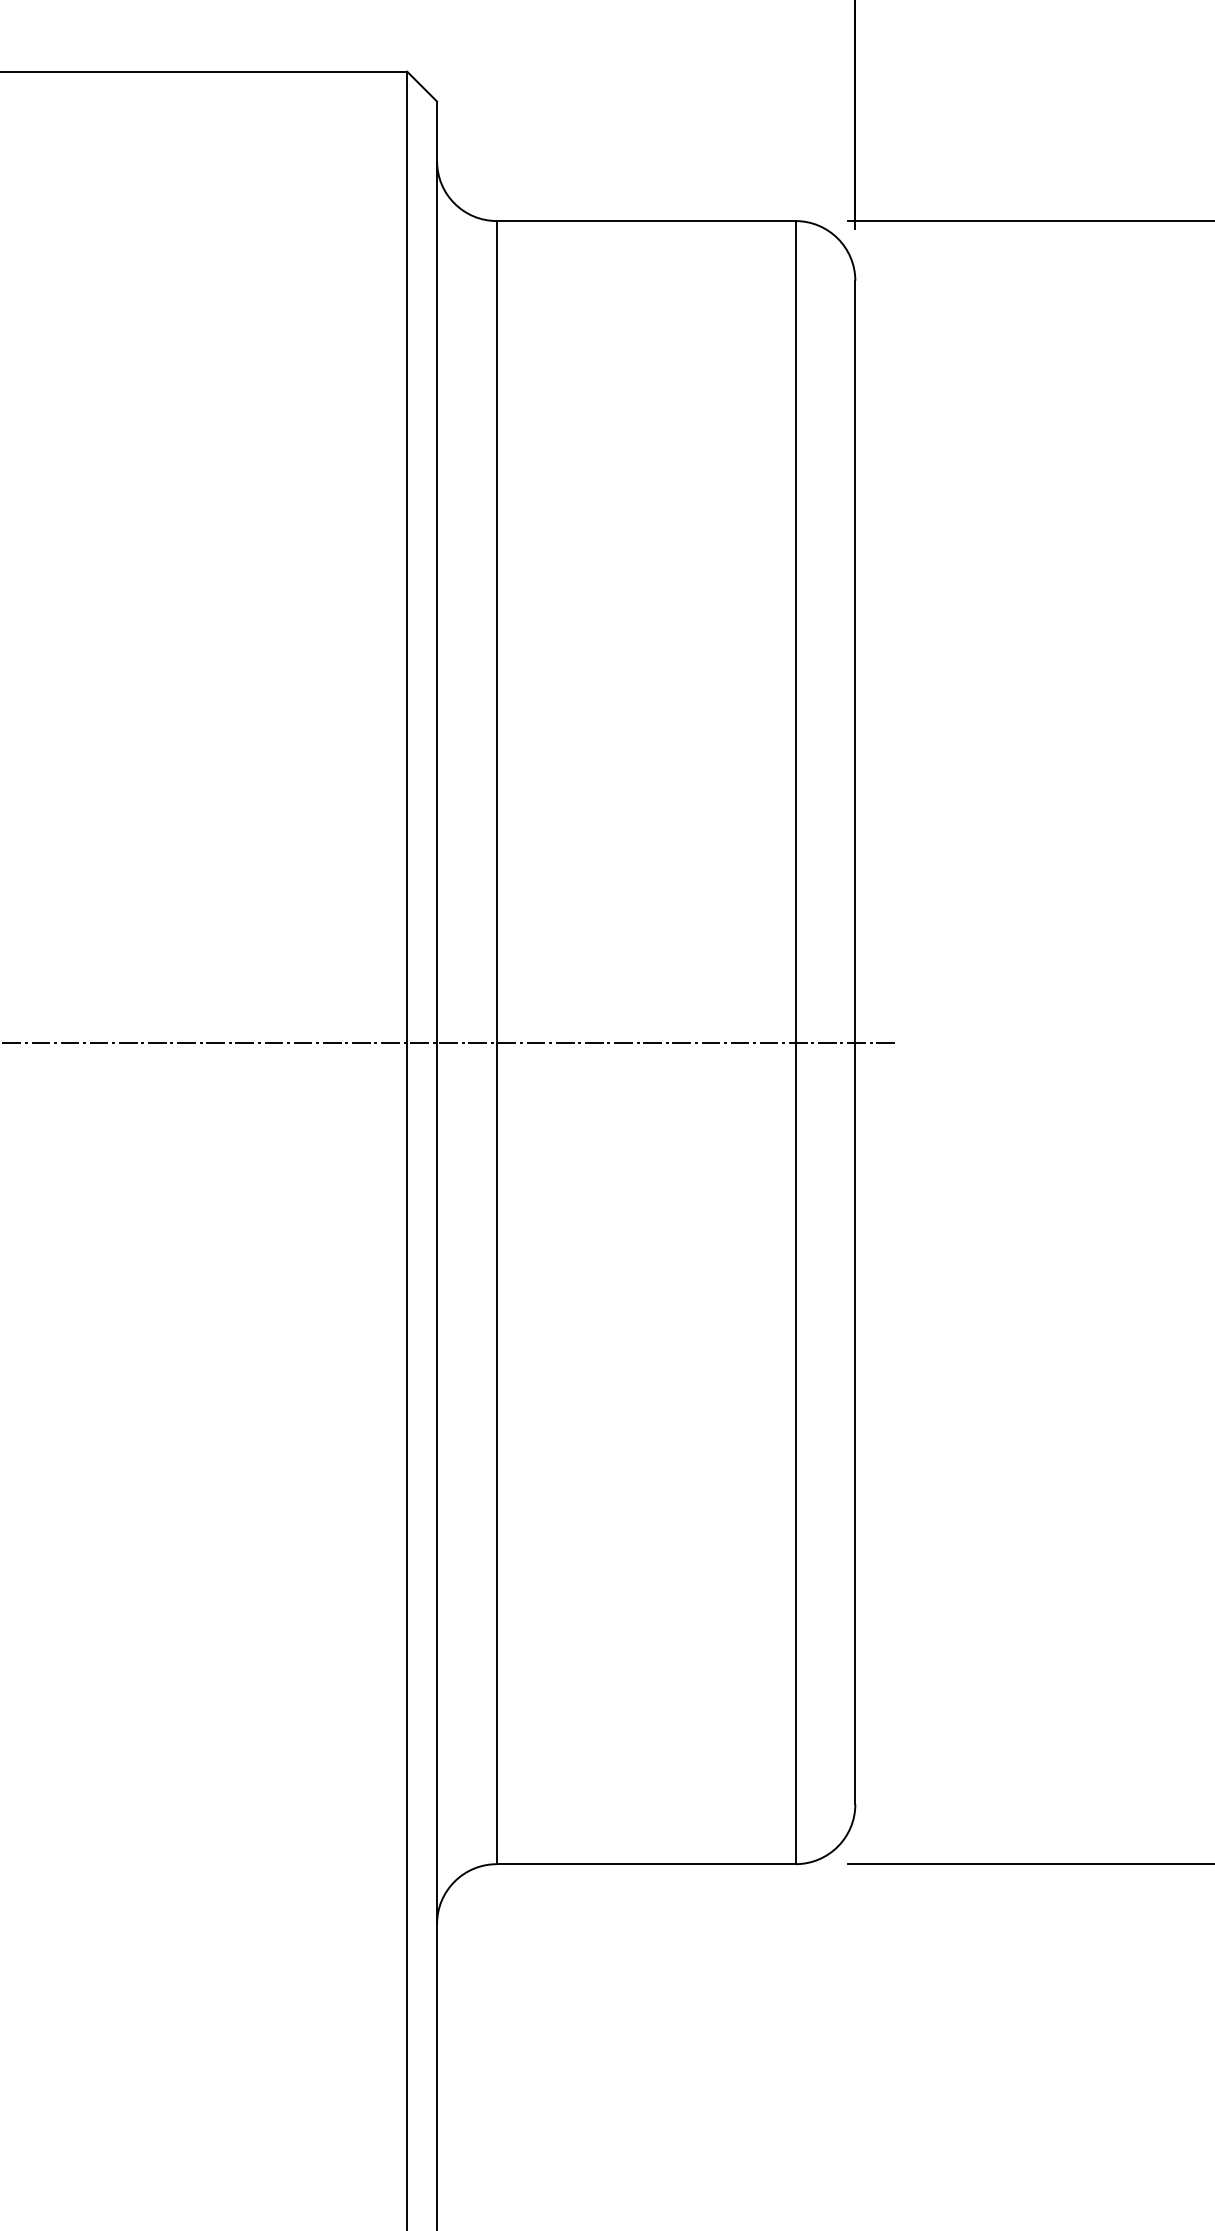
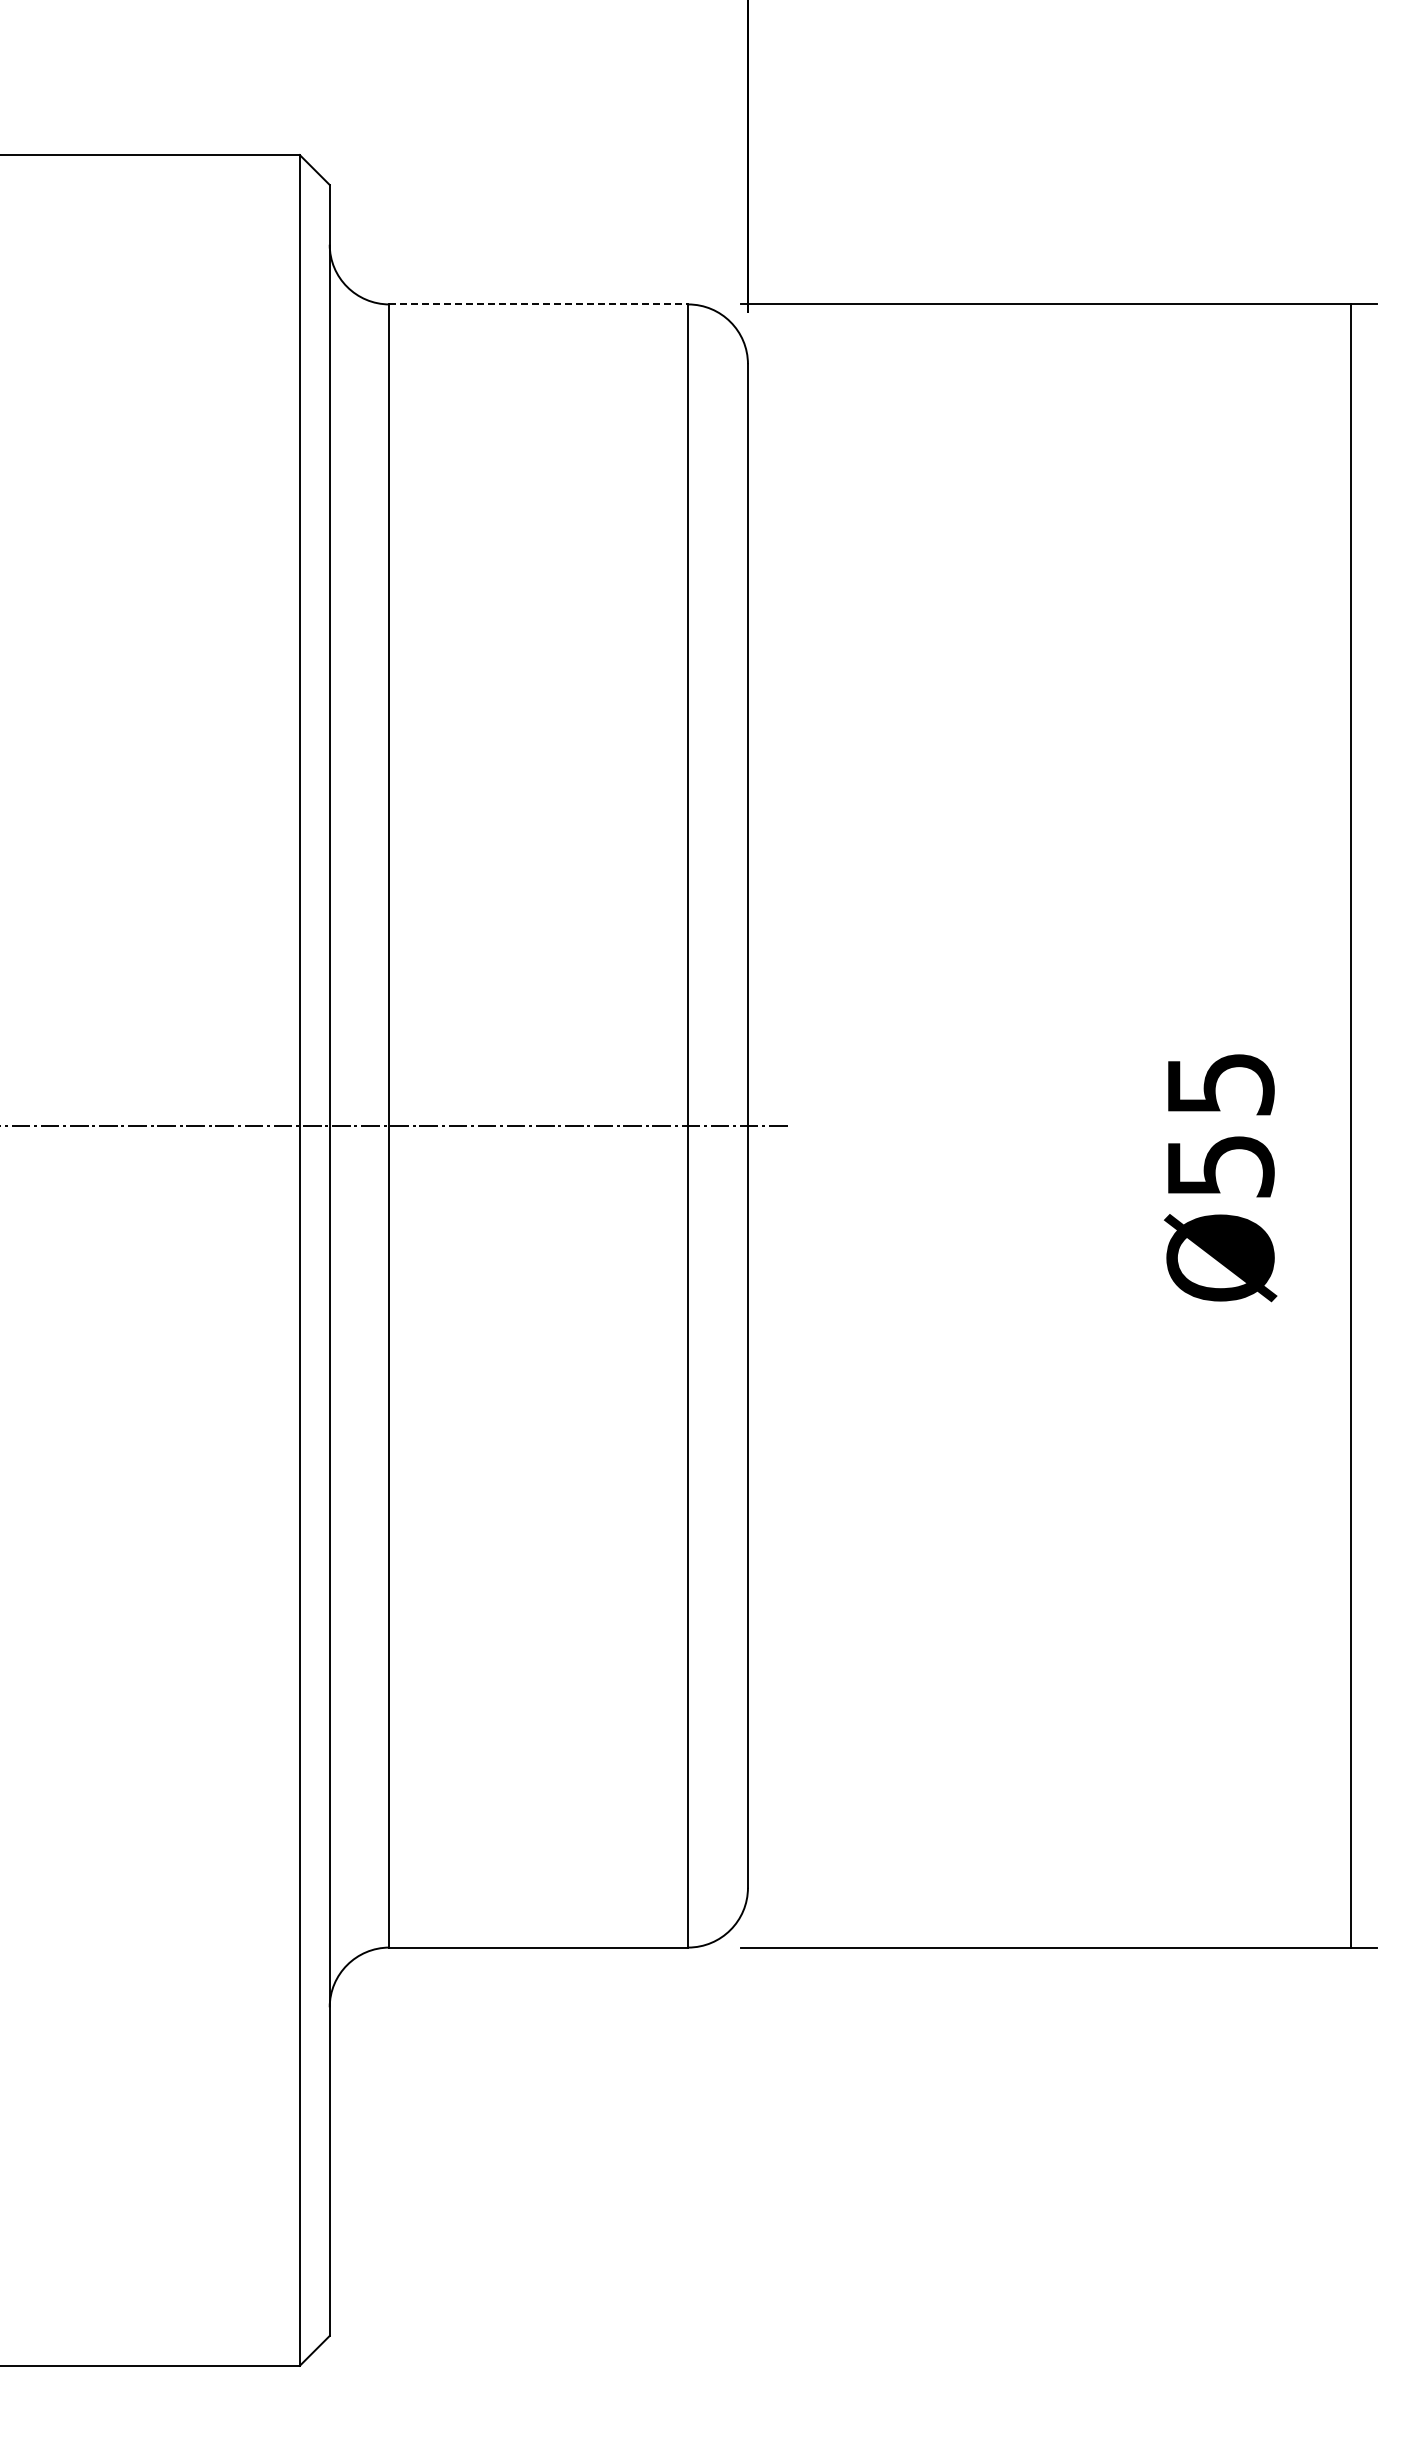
line: (646, 221) -> (539, 304), solid -> dashed

